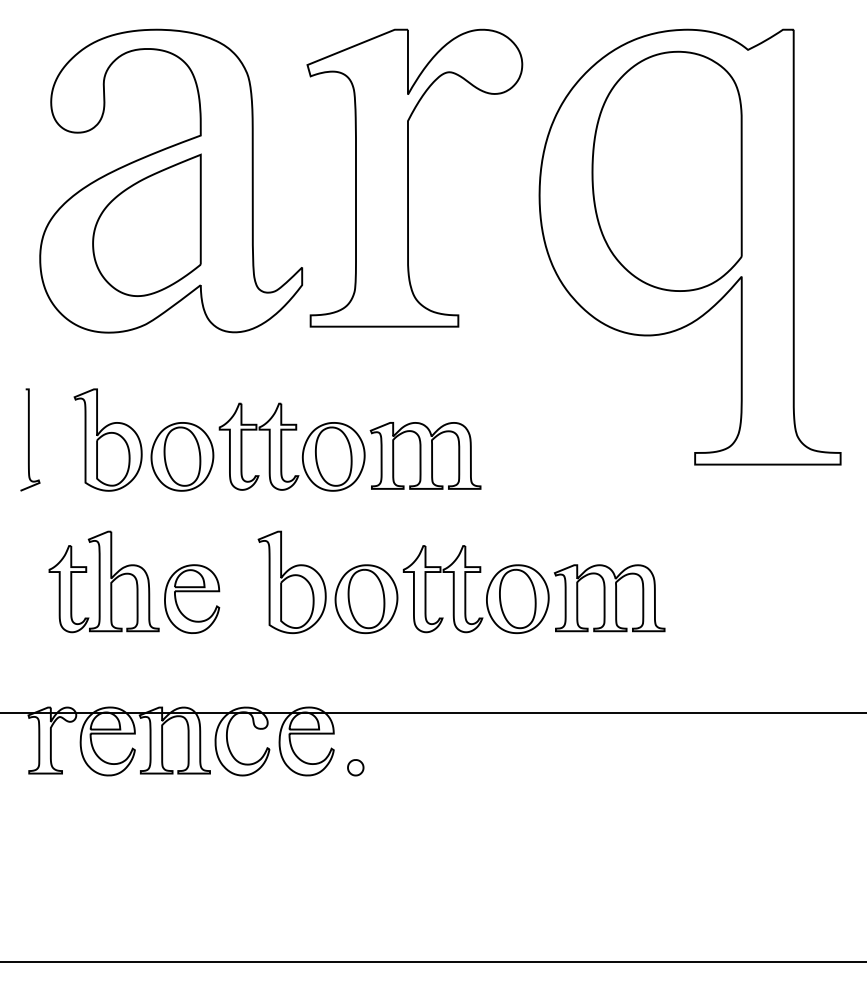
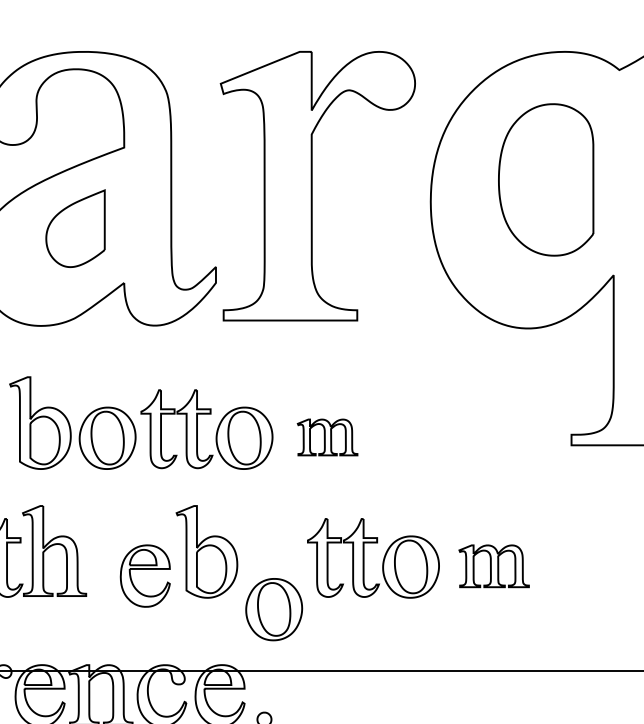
part: (666, 170) -> (545, 179), size x0.7
part: (146, 224) -> (75, 228), size x0.6
part: (425, 455) -> (327, 437), size x0.6
part: (192, 598) -> (145, 575), moved
part: (609, 598) -> (494, 566), size x0.7
part: (366, 599) -> (274, 609), moved

